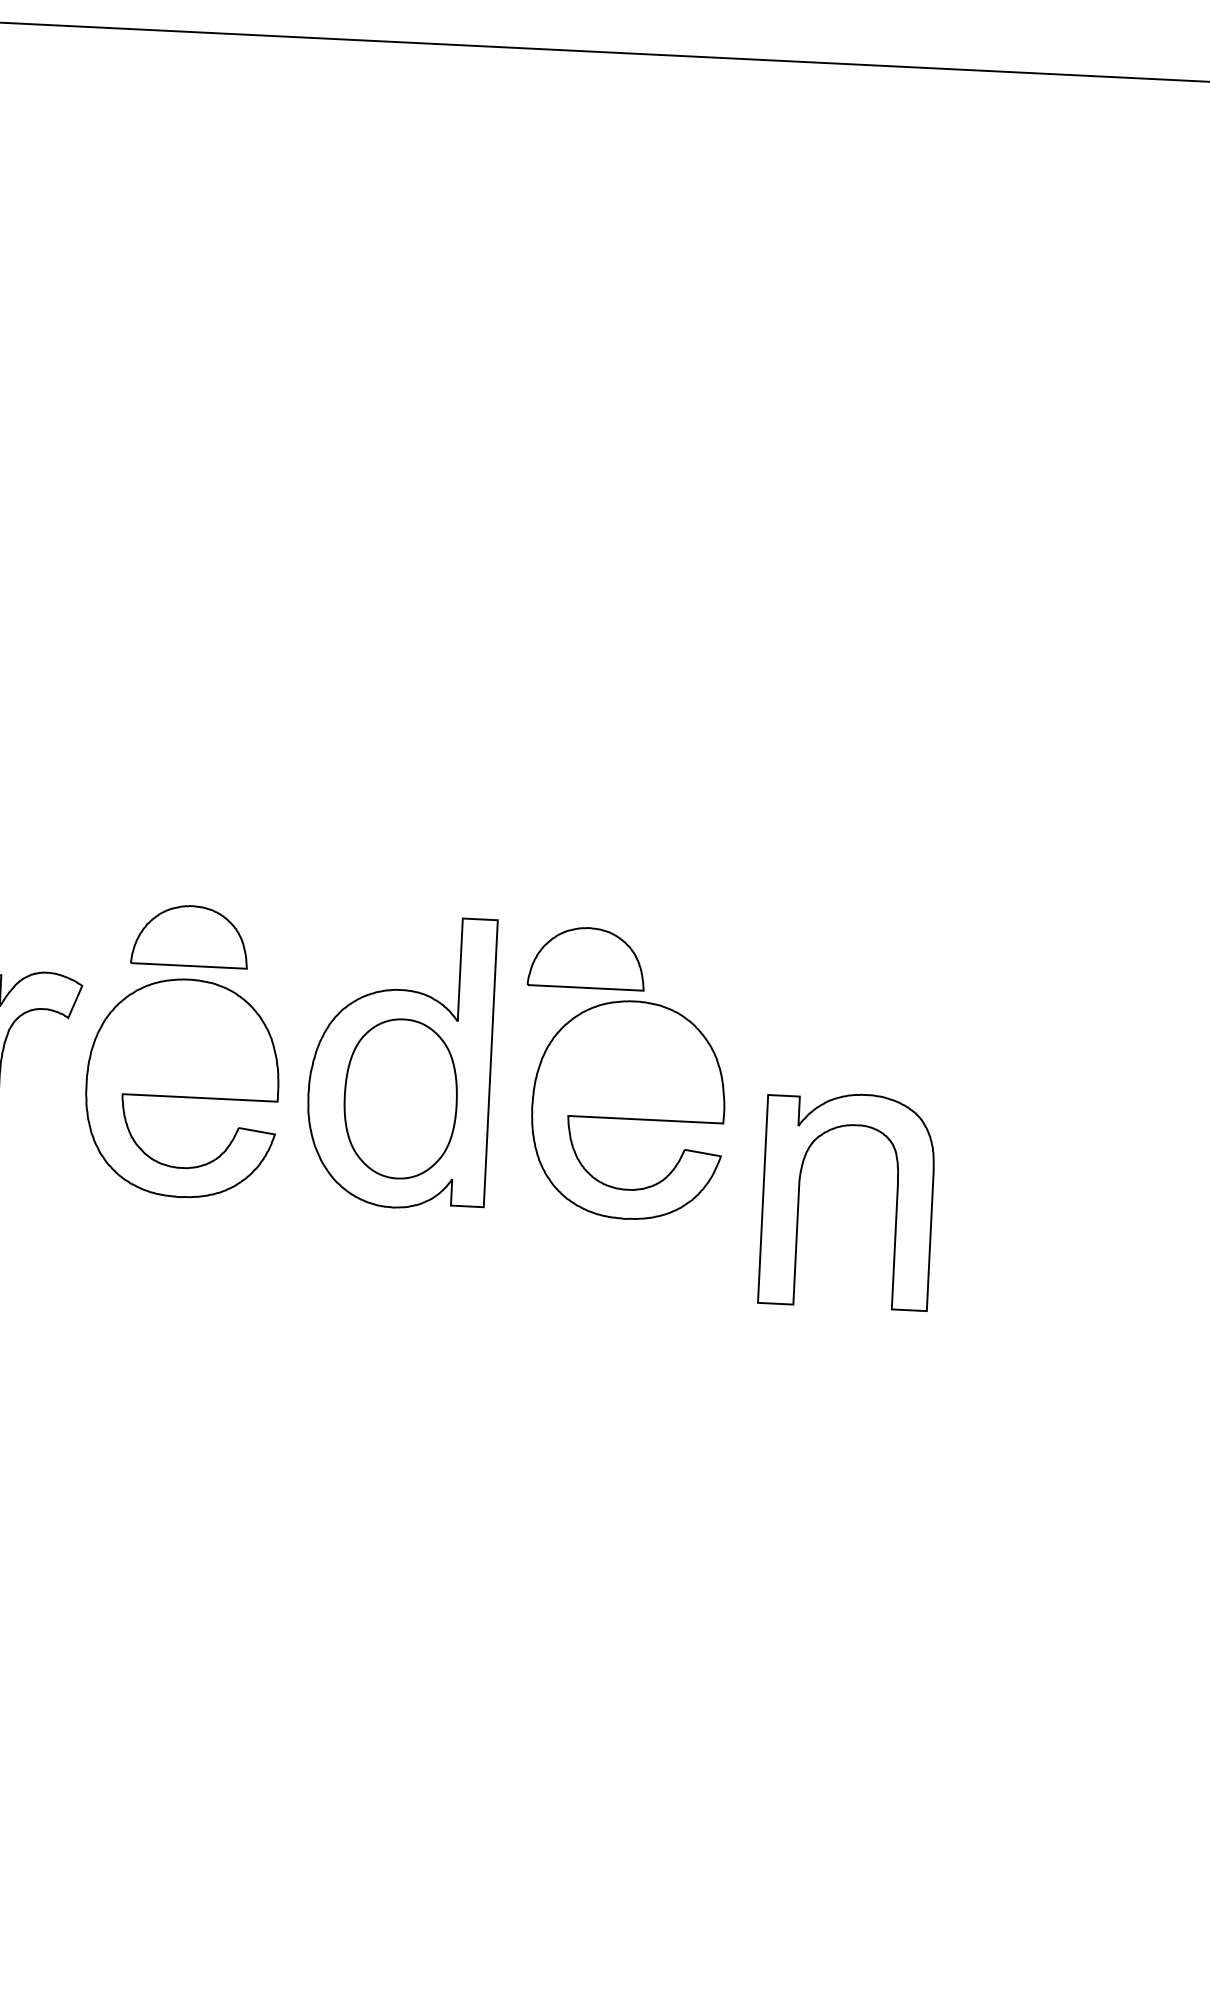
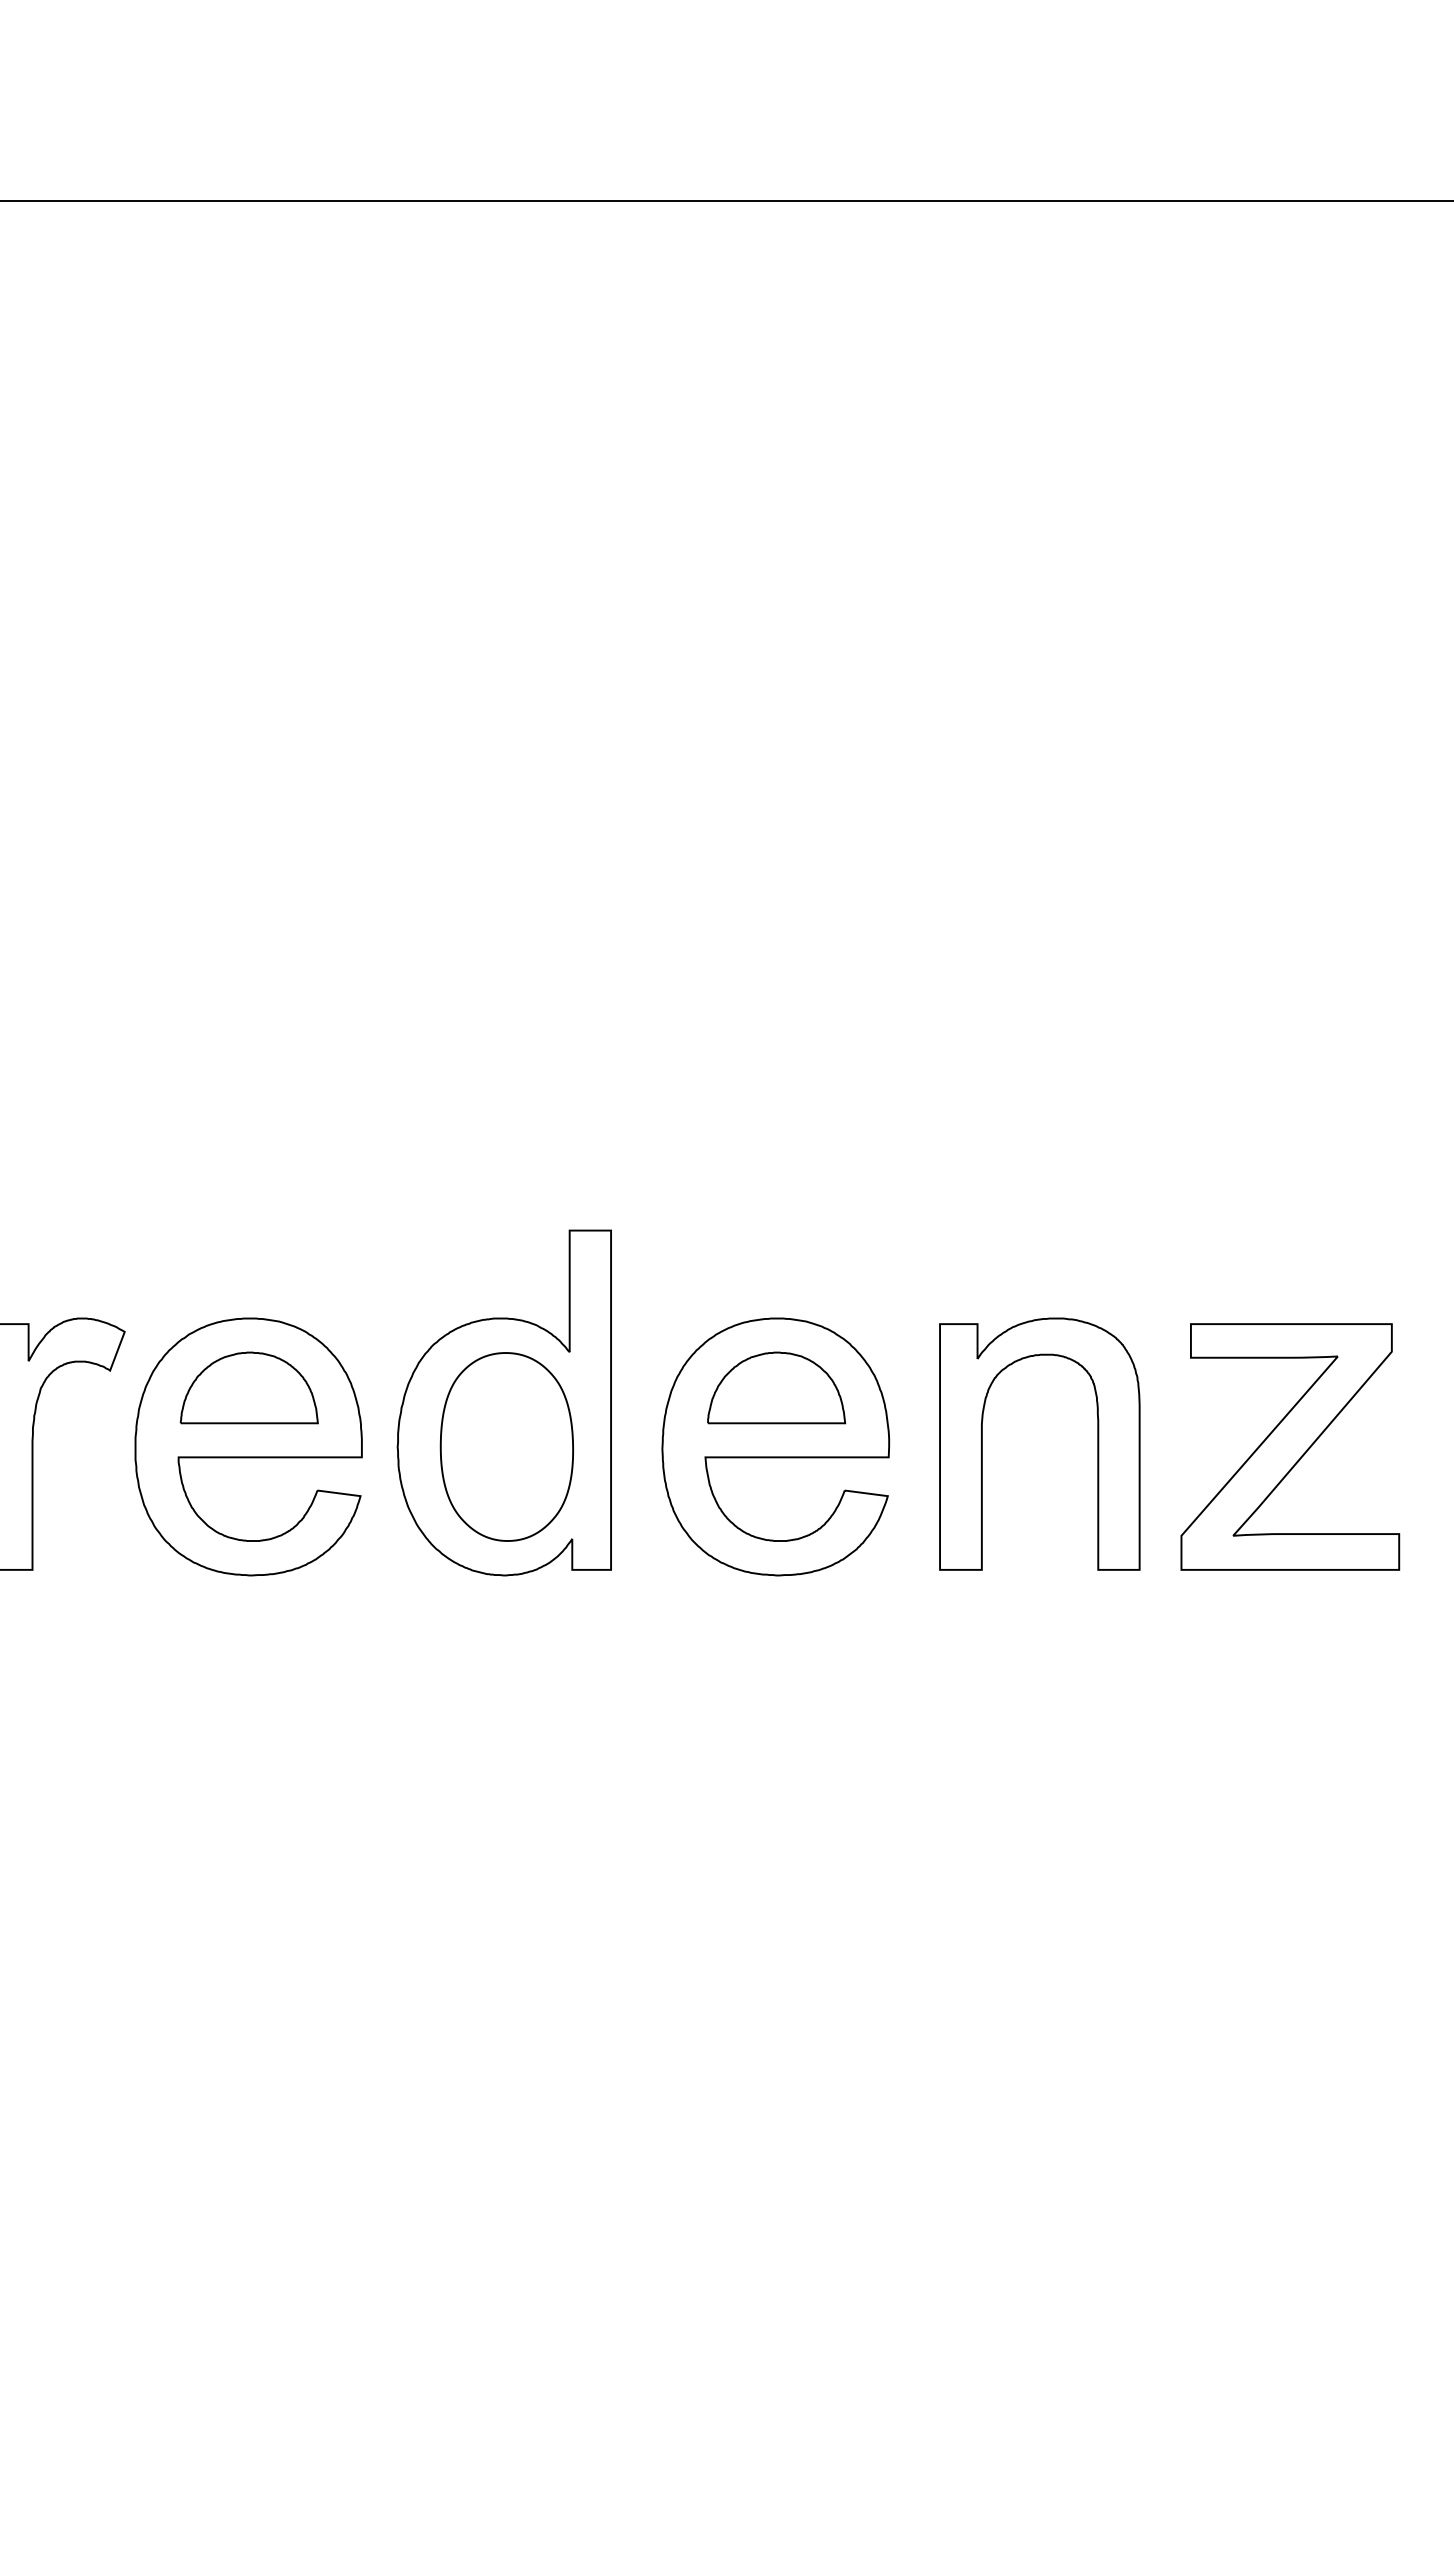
part: (189, 935) -> (248, 1387), moved
part: (587, 957) -> (776, 1387), moved
part: (1063, 1130) -> (1290, 1446), added
part: (799, 1197) -> (982, 1443), moved

